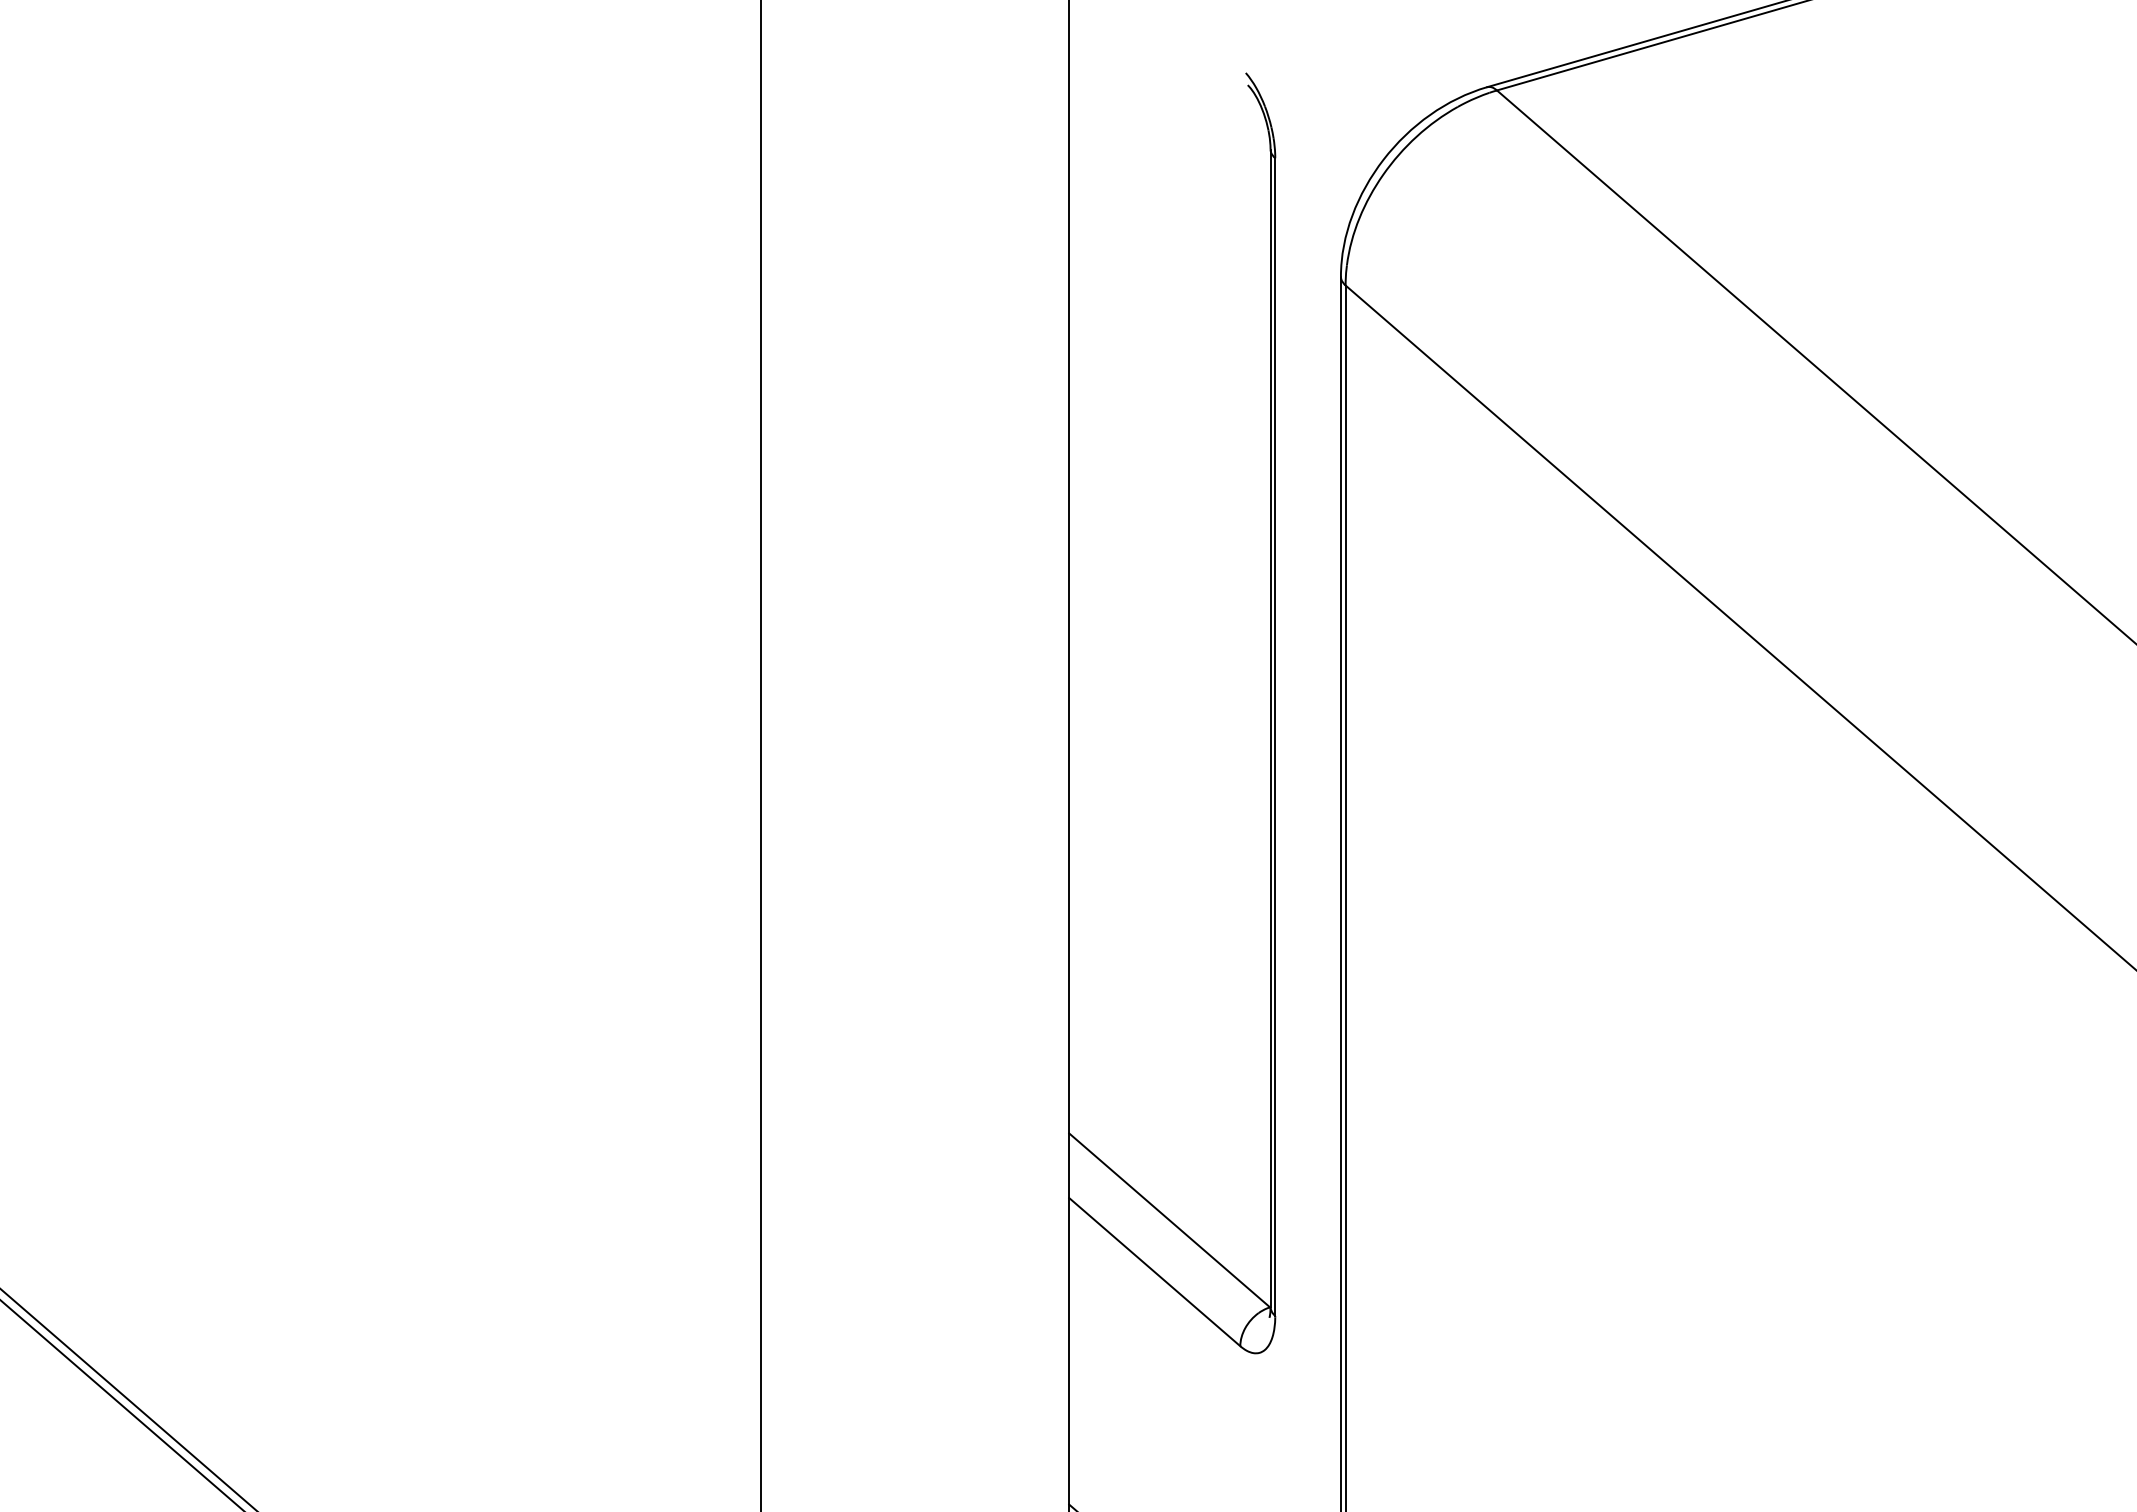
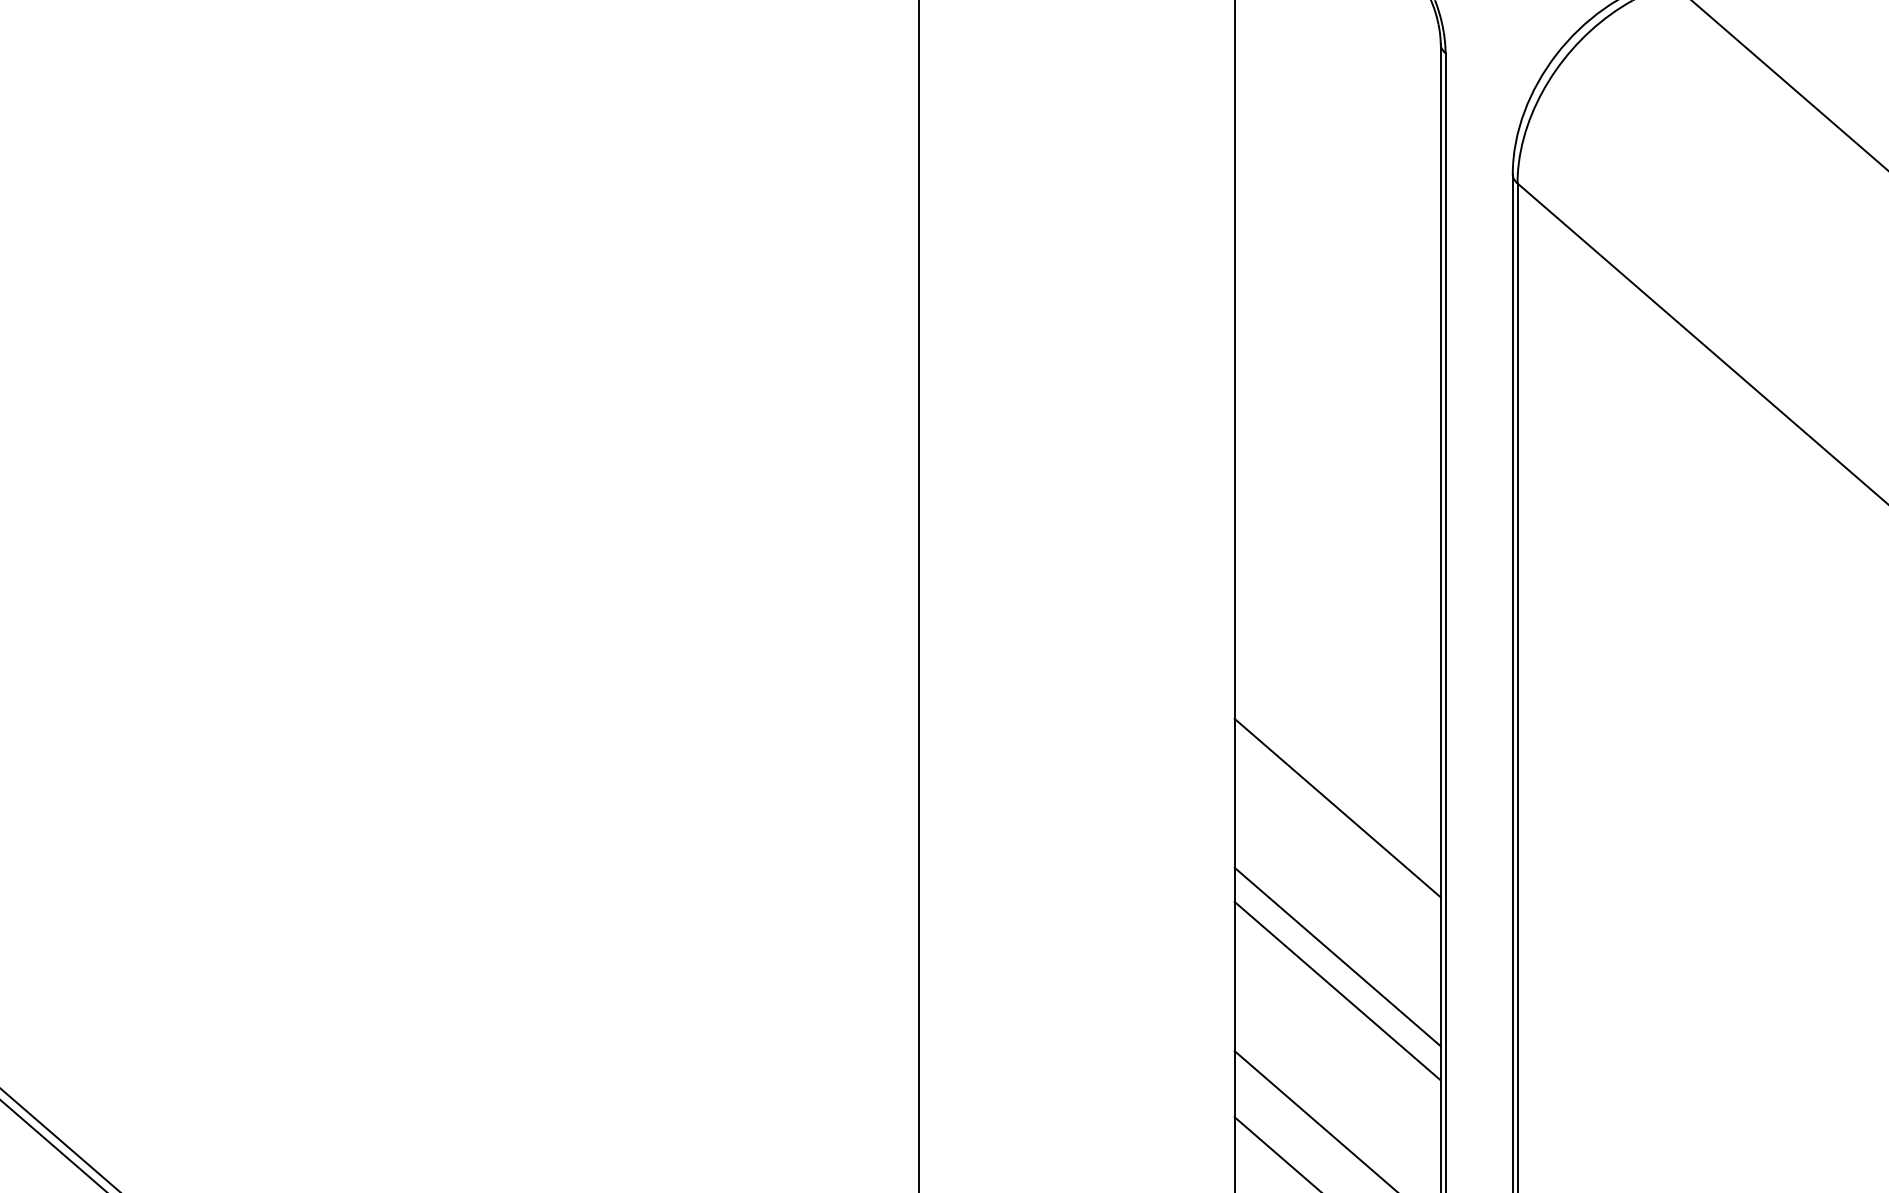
line: (1169, 895) -> (1337, 807), added
line: (1169, 1041) -> (1337, 957), added
line: (1169, 1074) -> (1337, 990), added

